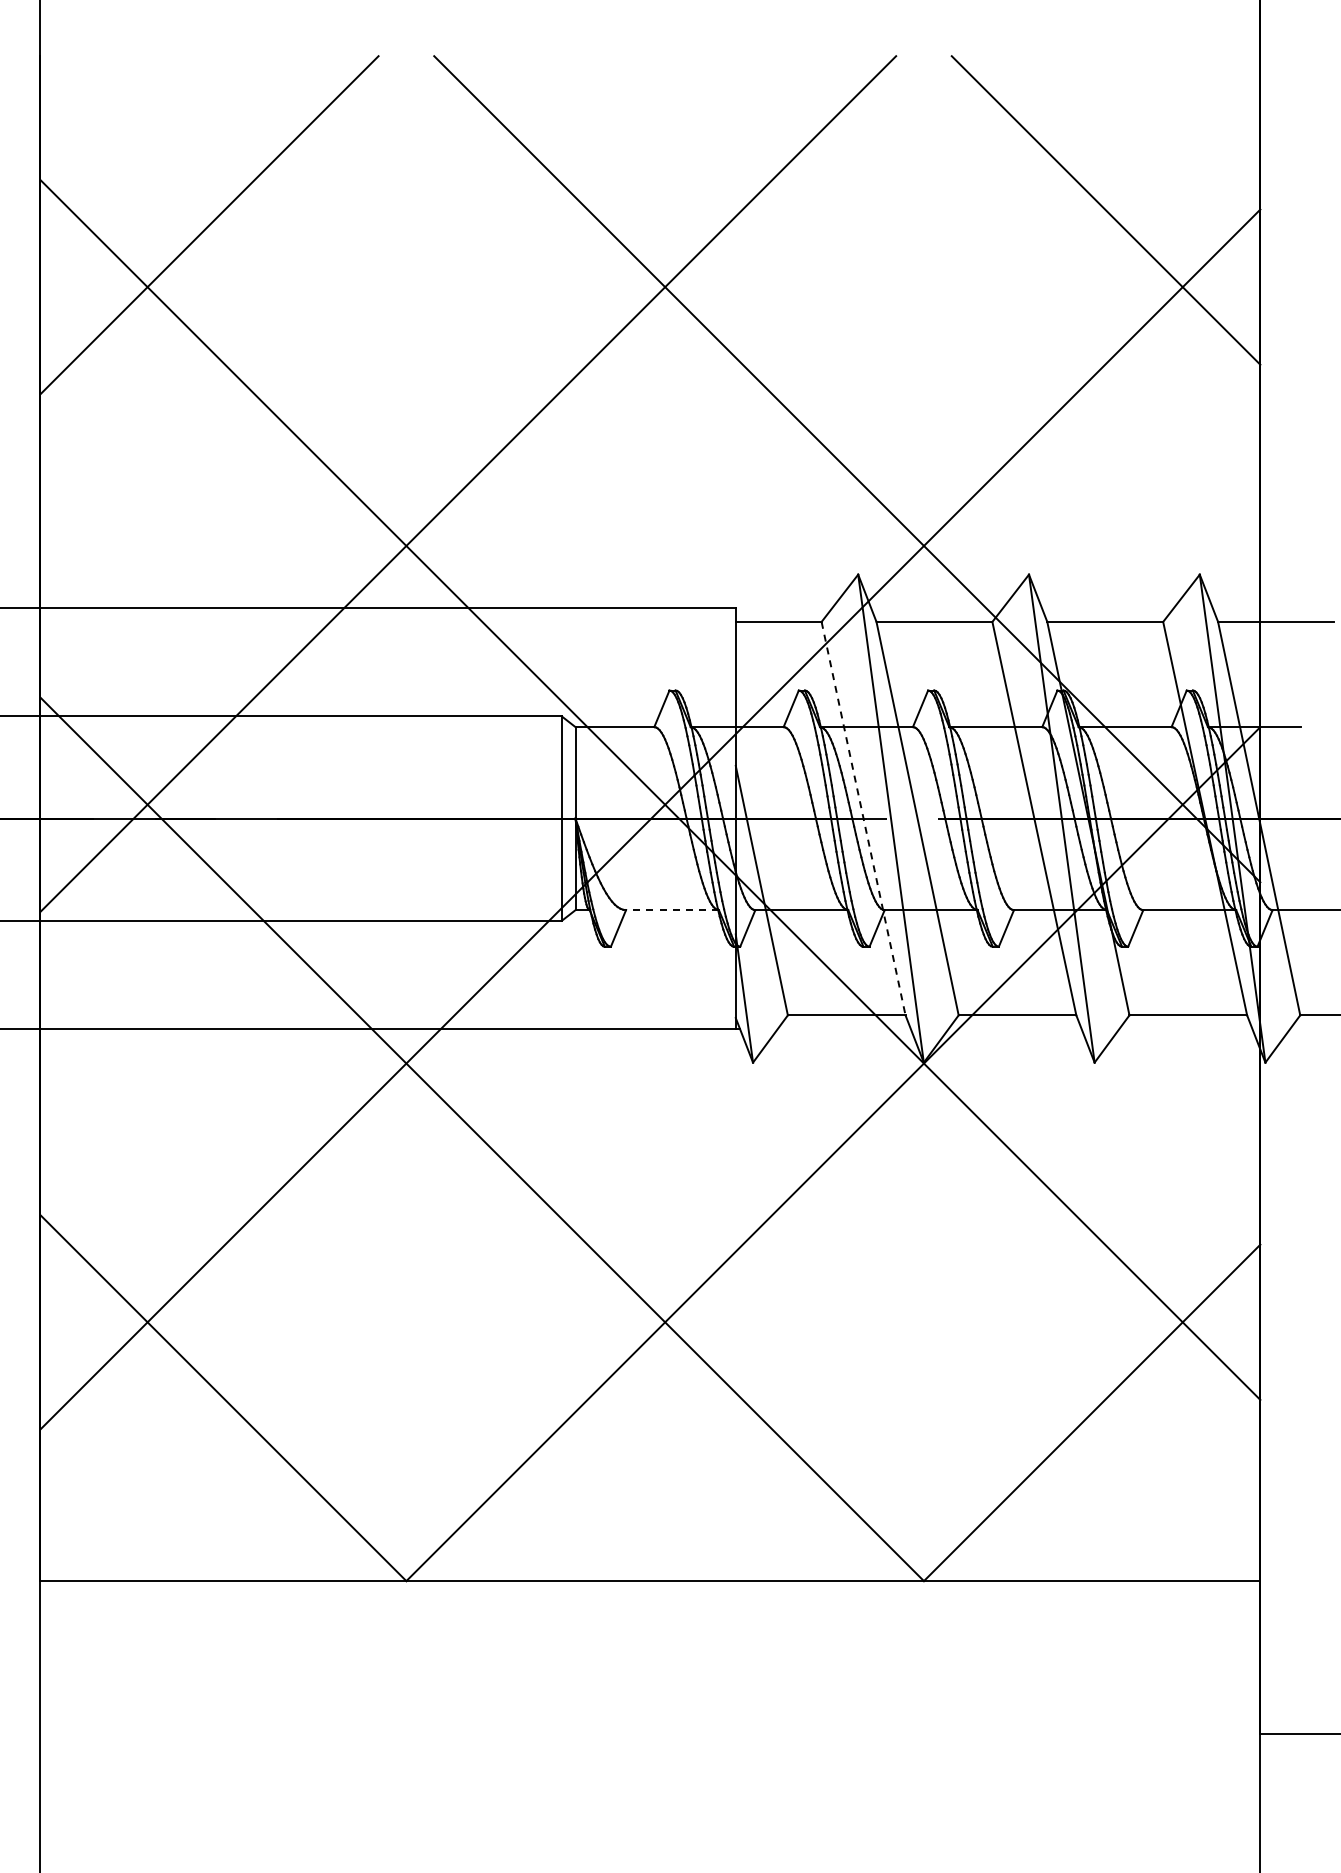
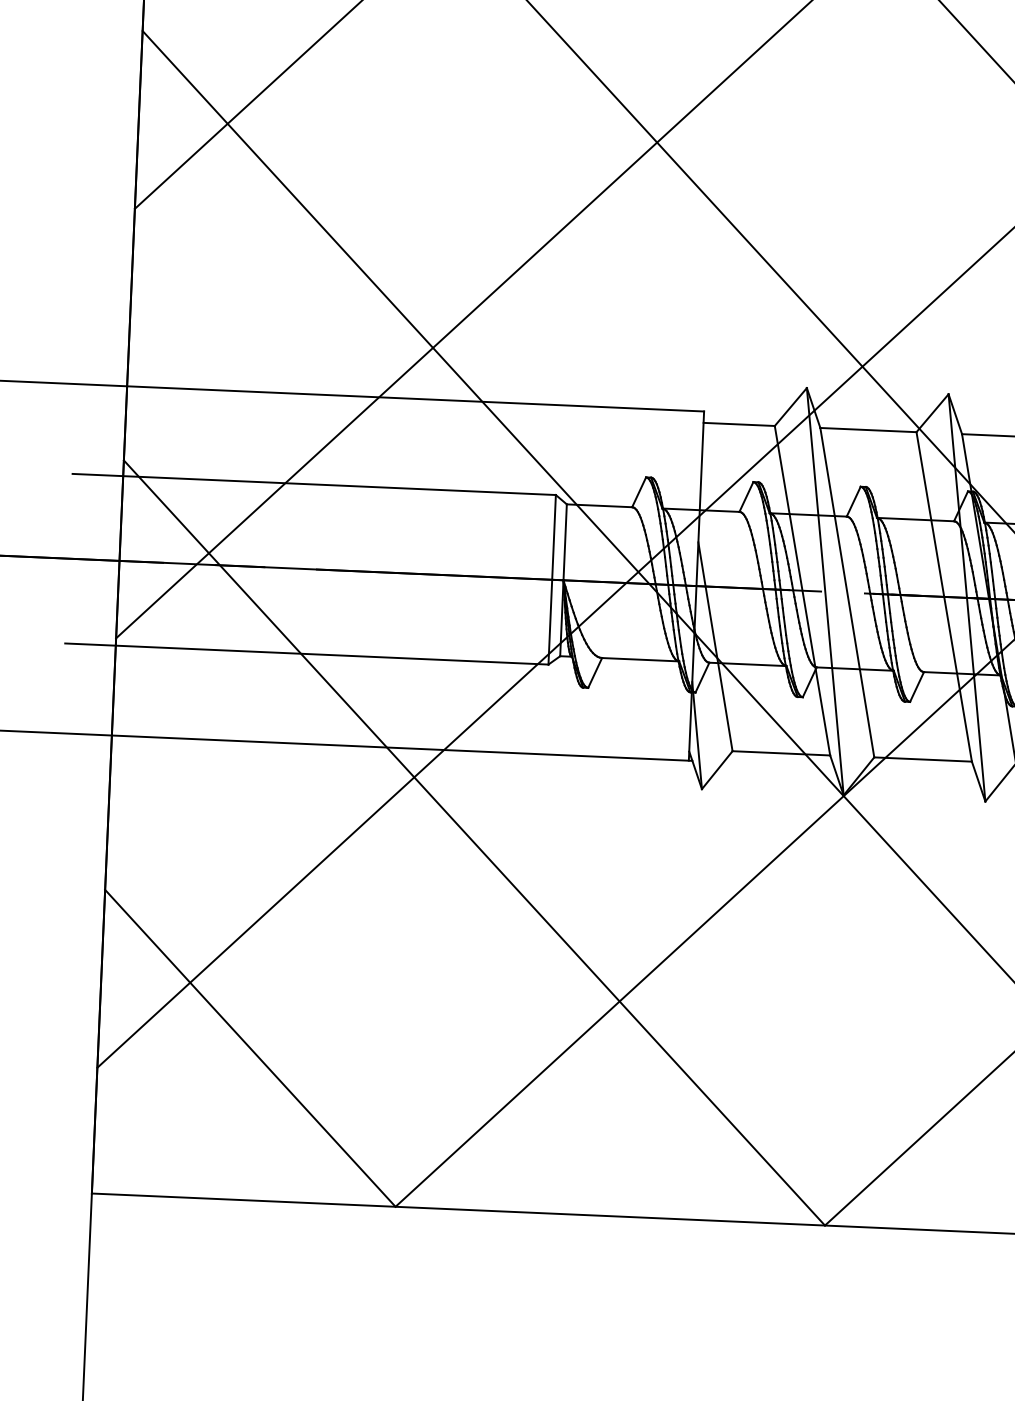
line: (863, 819) -> (802, 591), dashed -> solid
line: (672, 910) -> (640, 660), dashed -> solid

